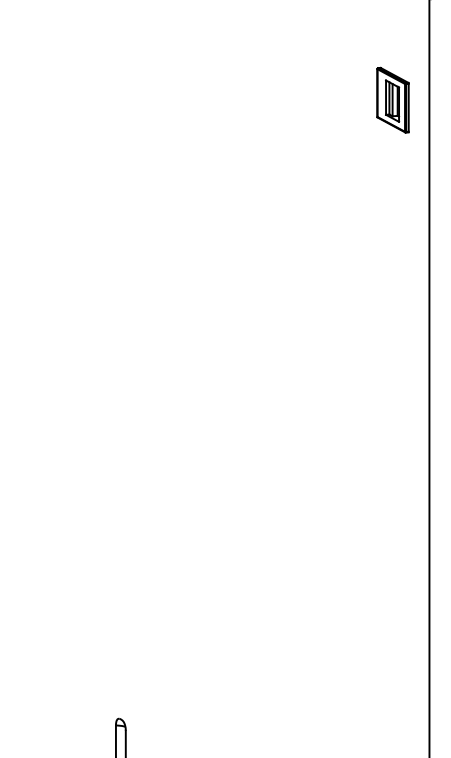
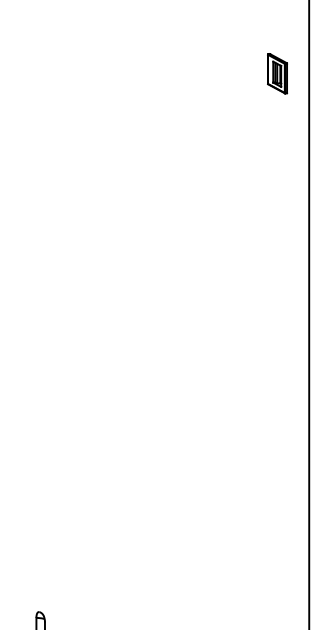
part: (392, 99) -> (277, 73), size x0.7

